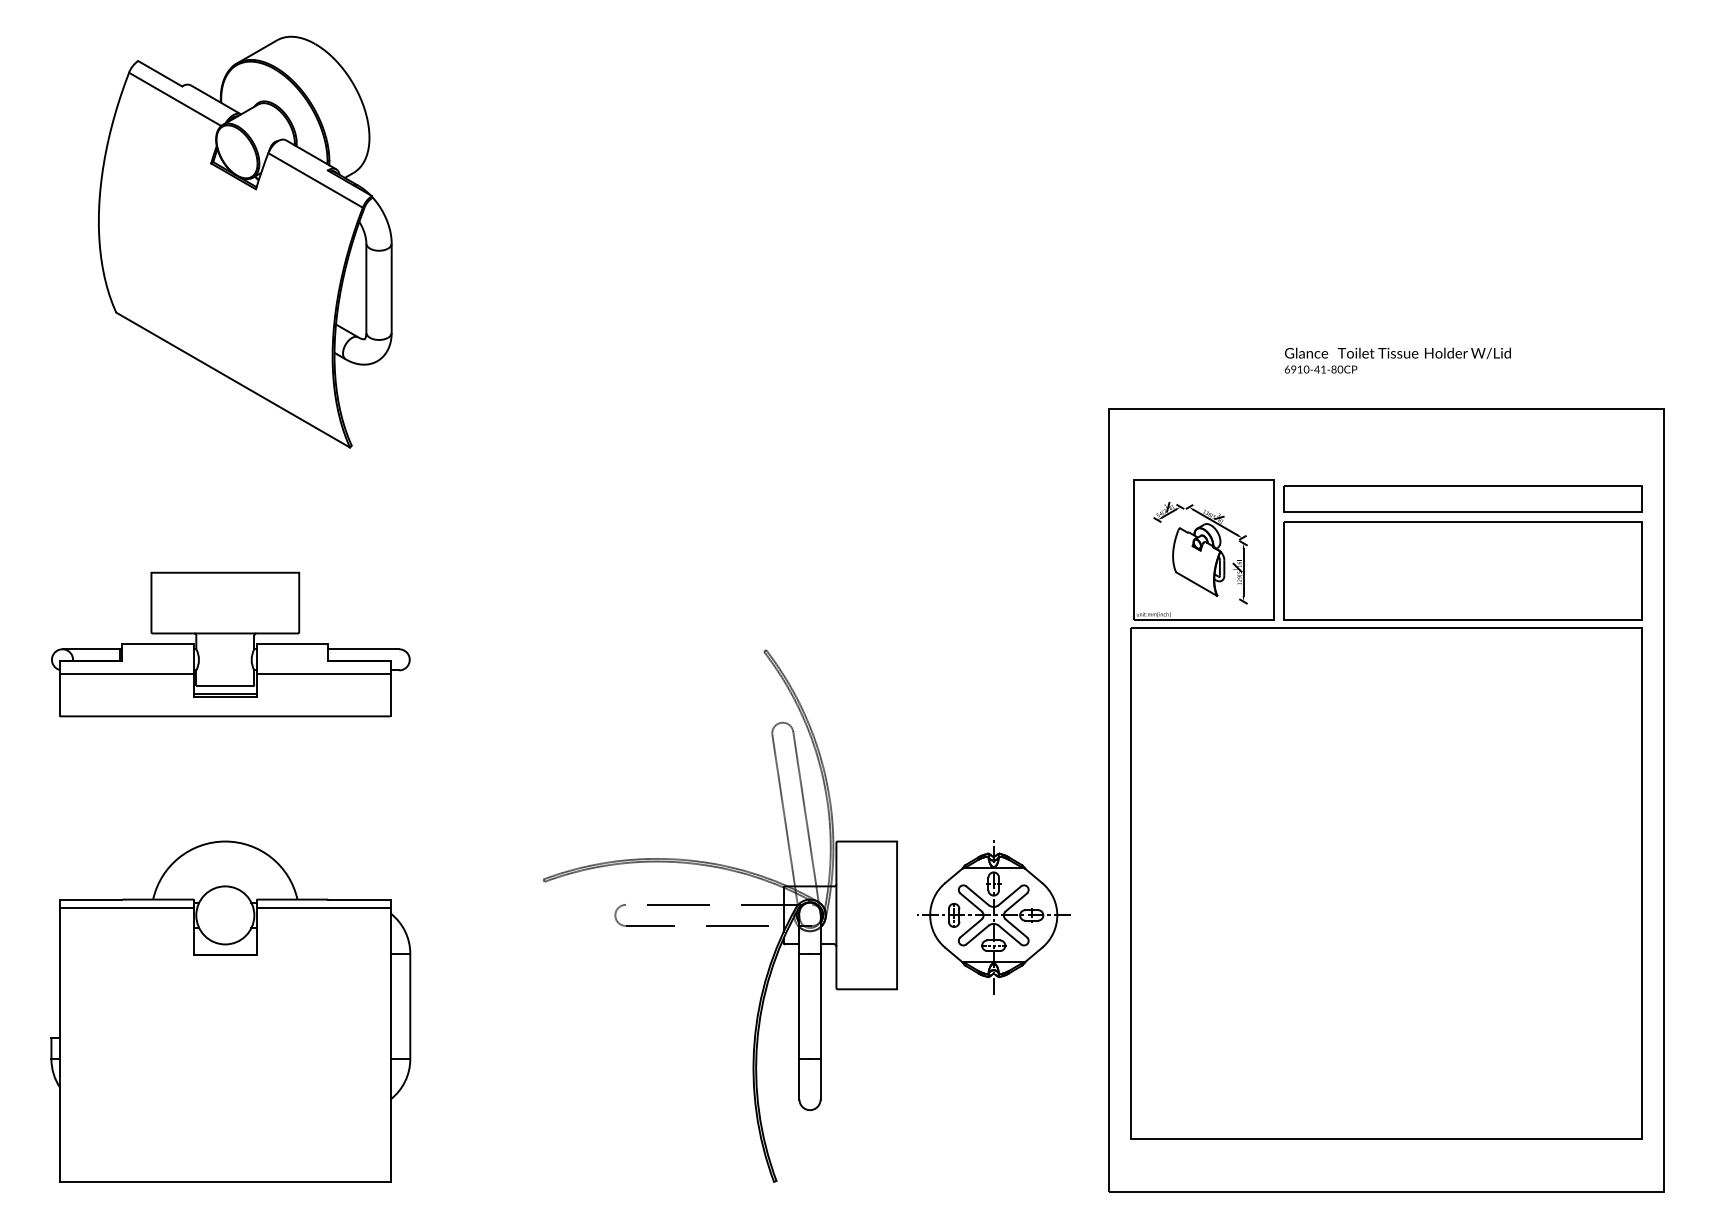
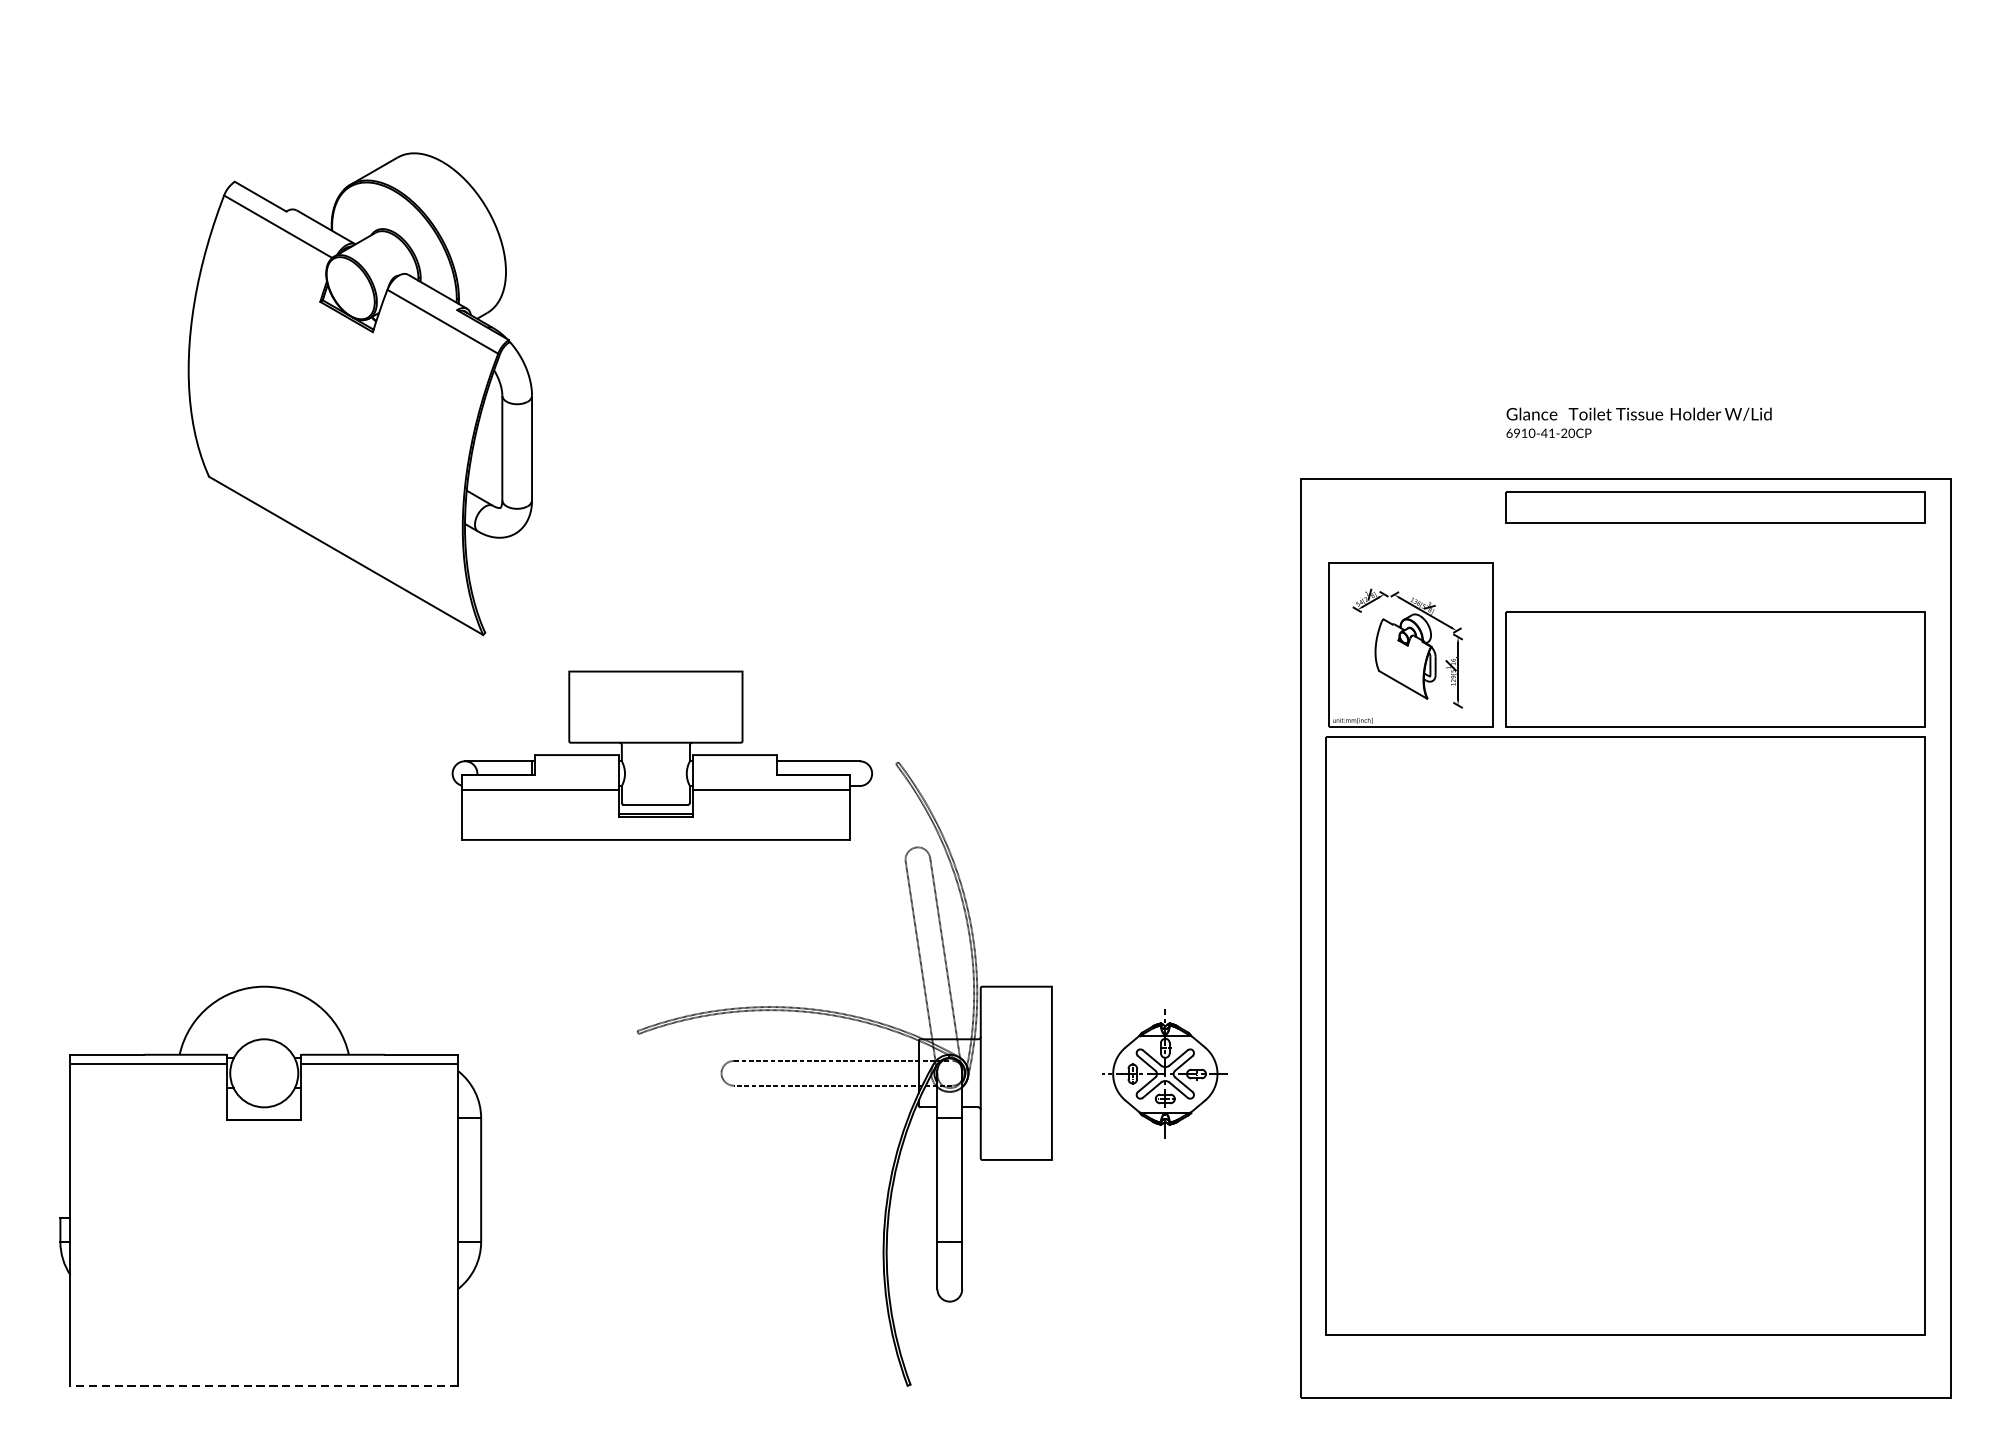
part: (245, 241) -> (360, 393), moved
text: (1333, 370) -> (1563, 434), 6910-41-80CP -> 6910-41-20CP
part: (1462, 498) -> (1714, 507), moved
part: (230, 644) -> (661, 755), moved
part: (993, 917) -> (1164, 1075), size x0.7
line: (224, 1181) -> (263, 1385), solid -> dashed

